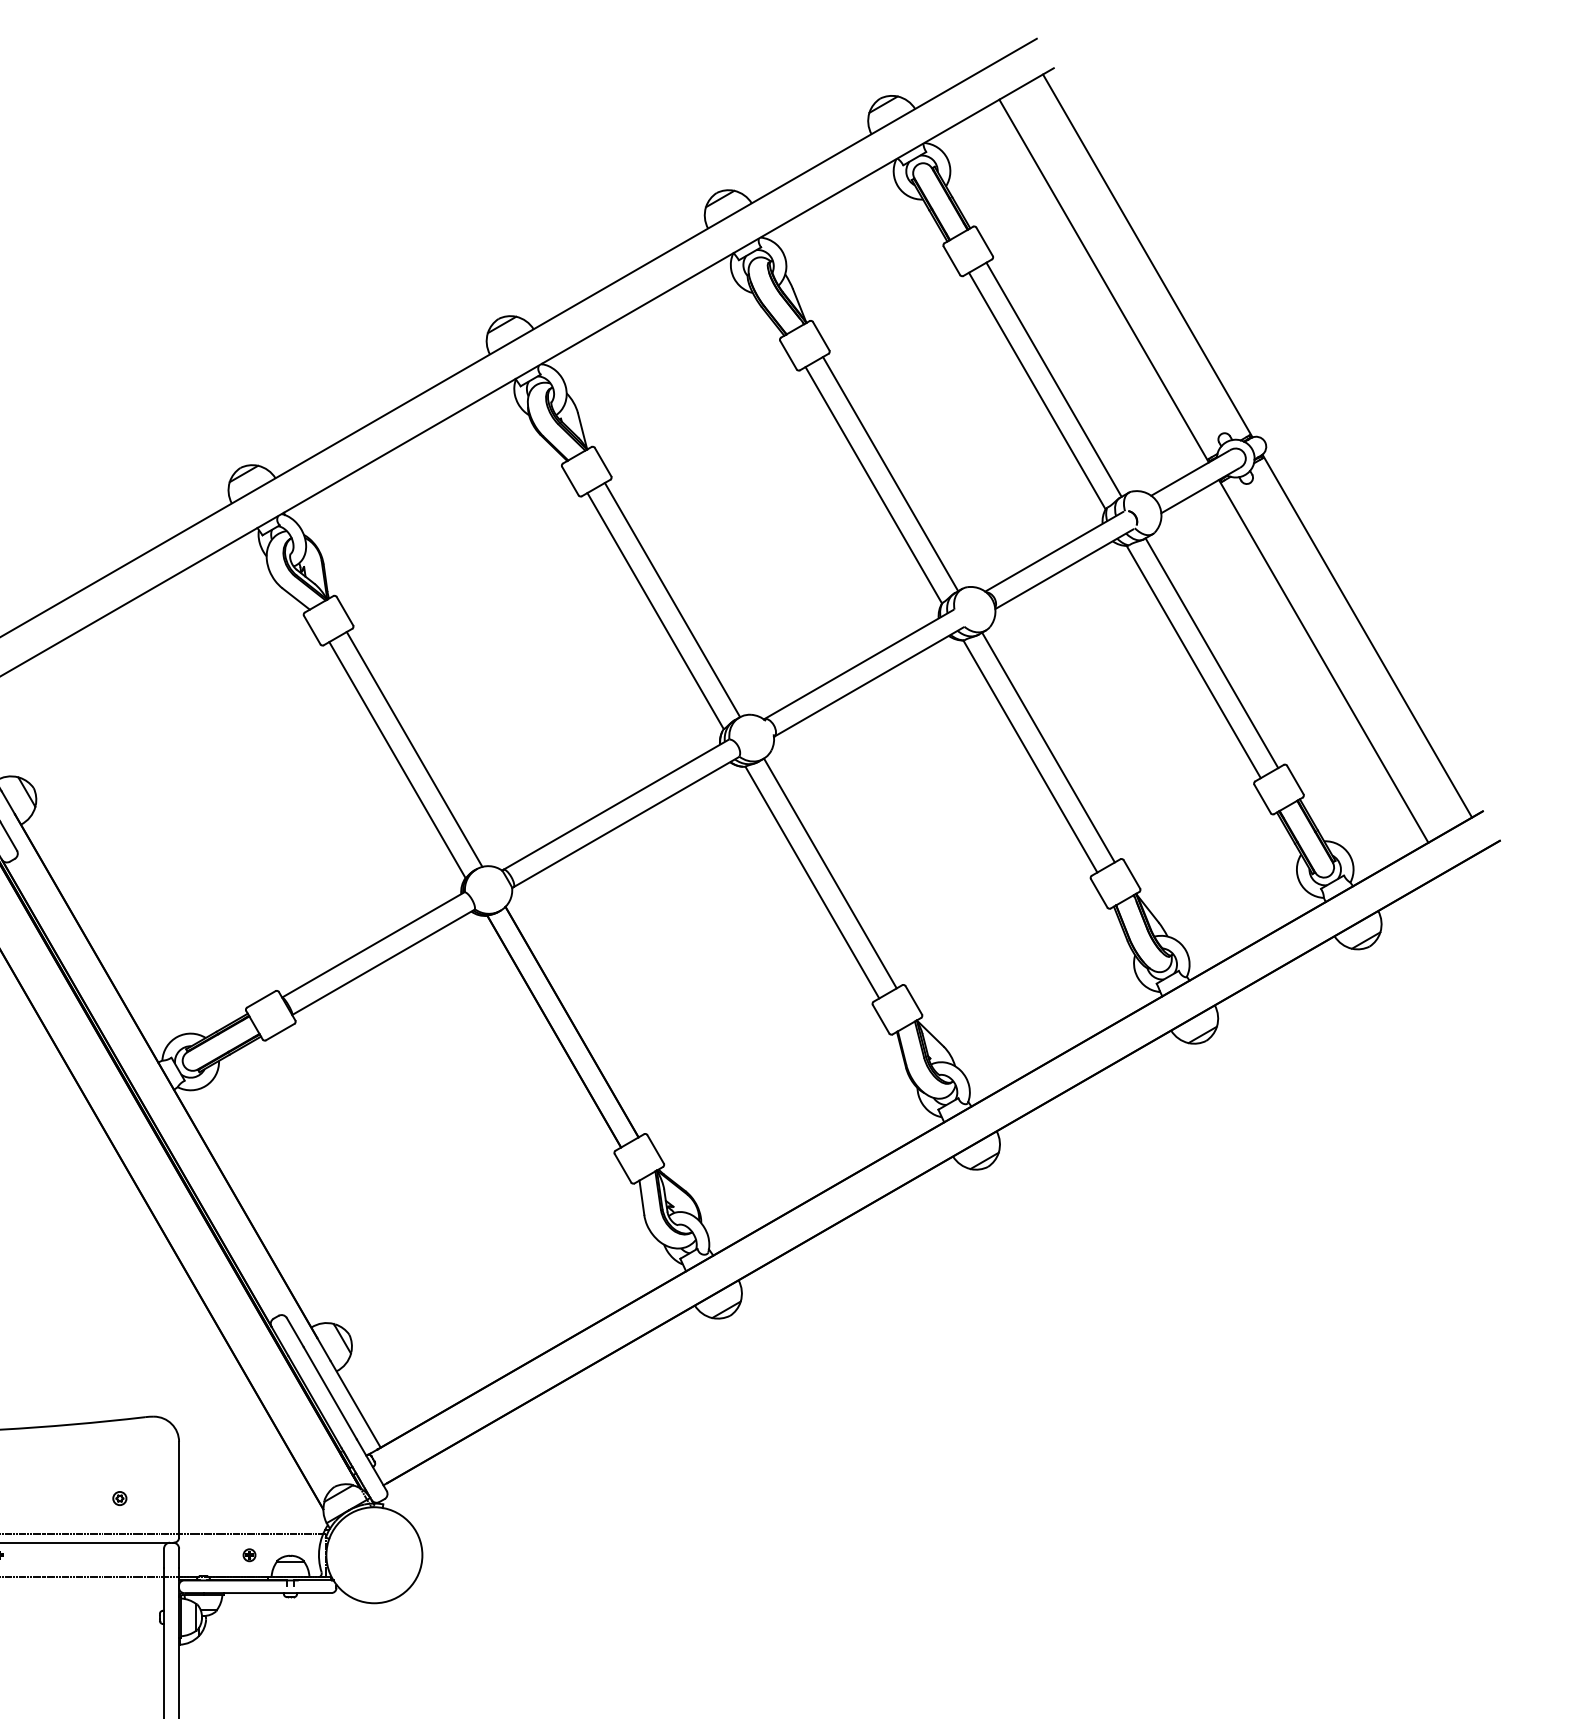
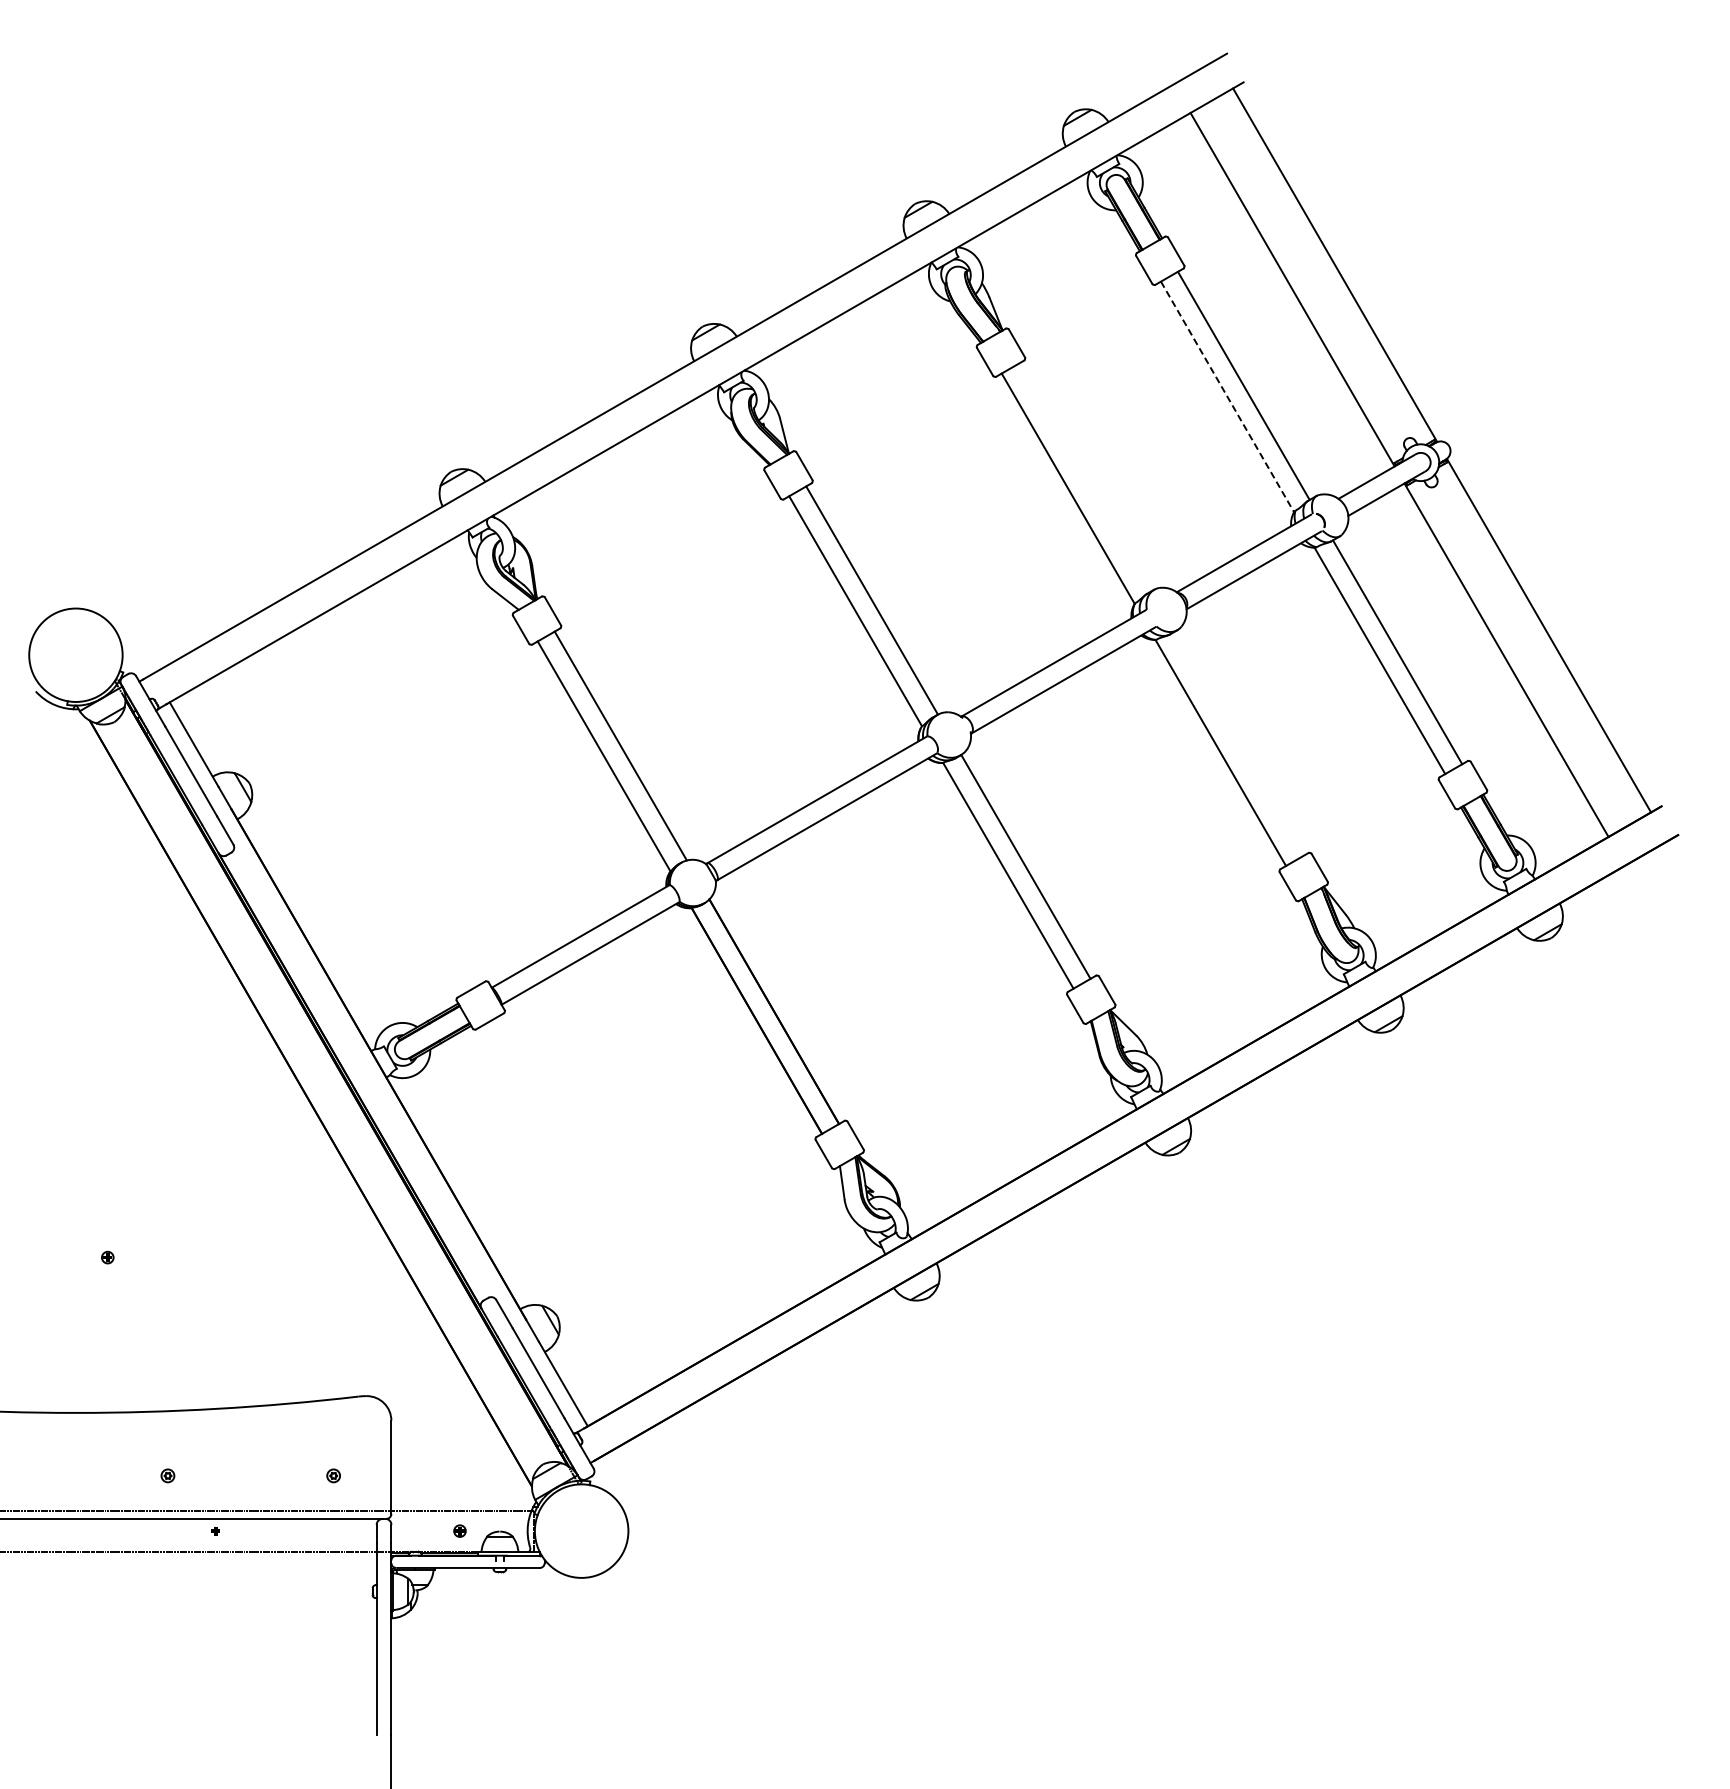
line: (1037, 391) -> (1227, 397), solid -> dashed
line: (890, 473) -> (1084, 477), removed
line: (1048, 747) -> (1238, 744), removed

